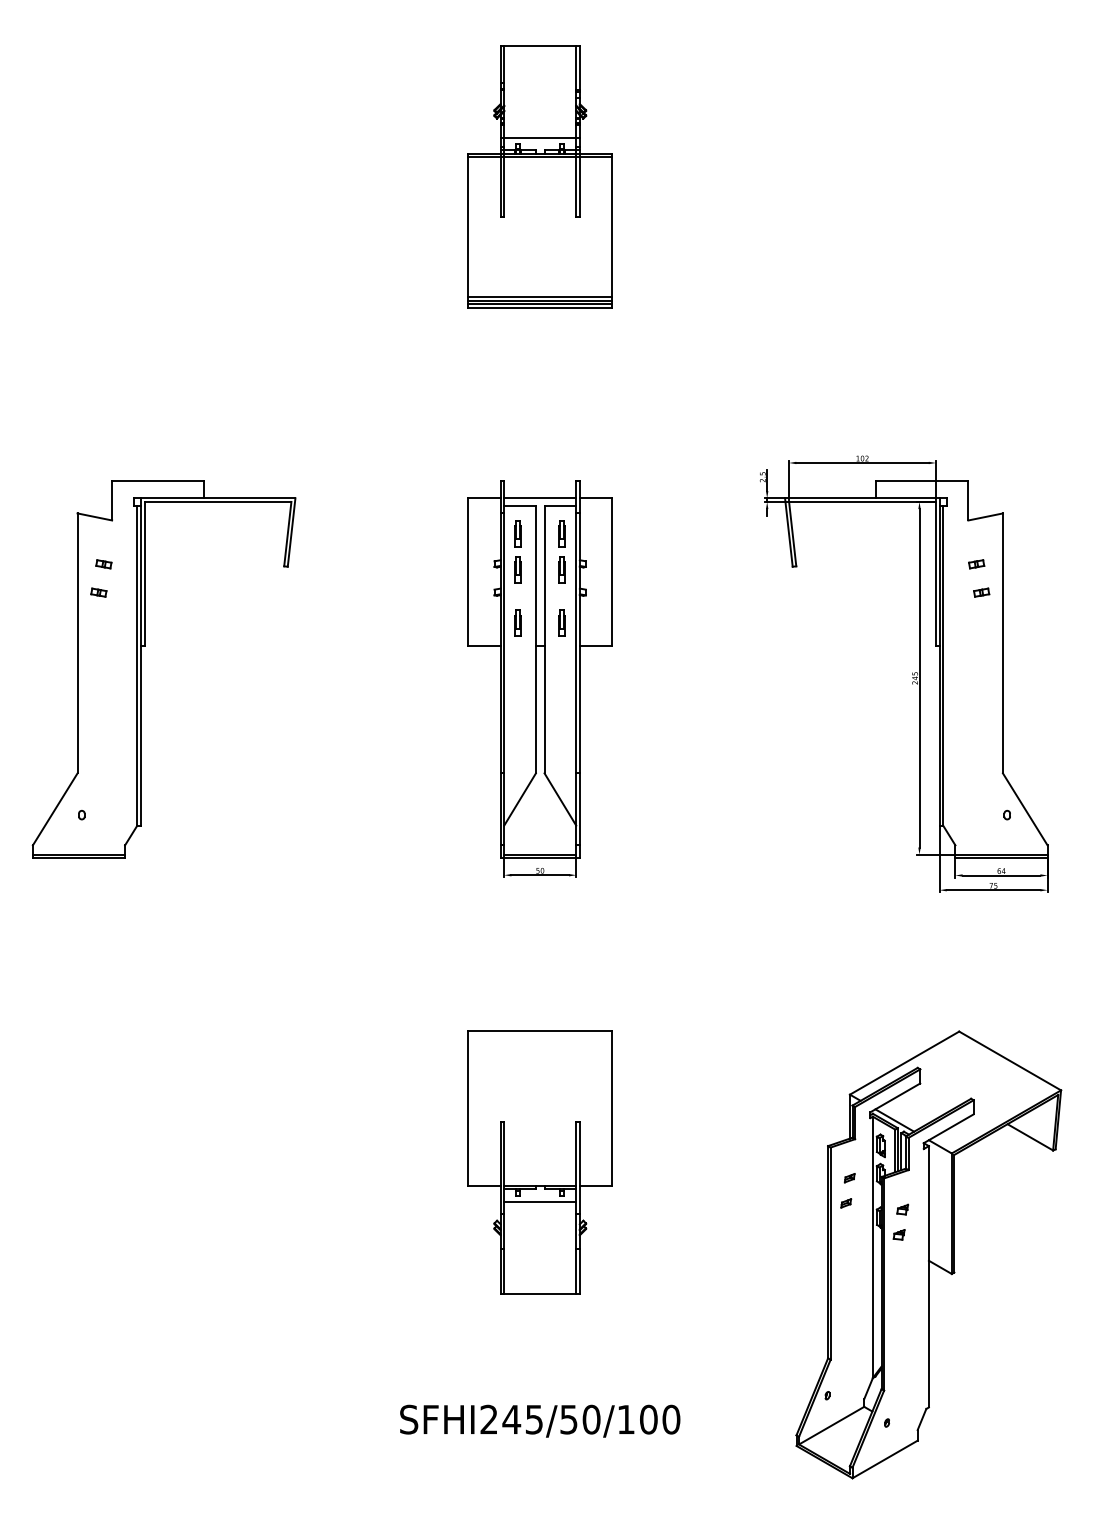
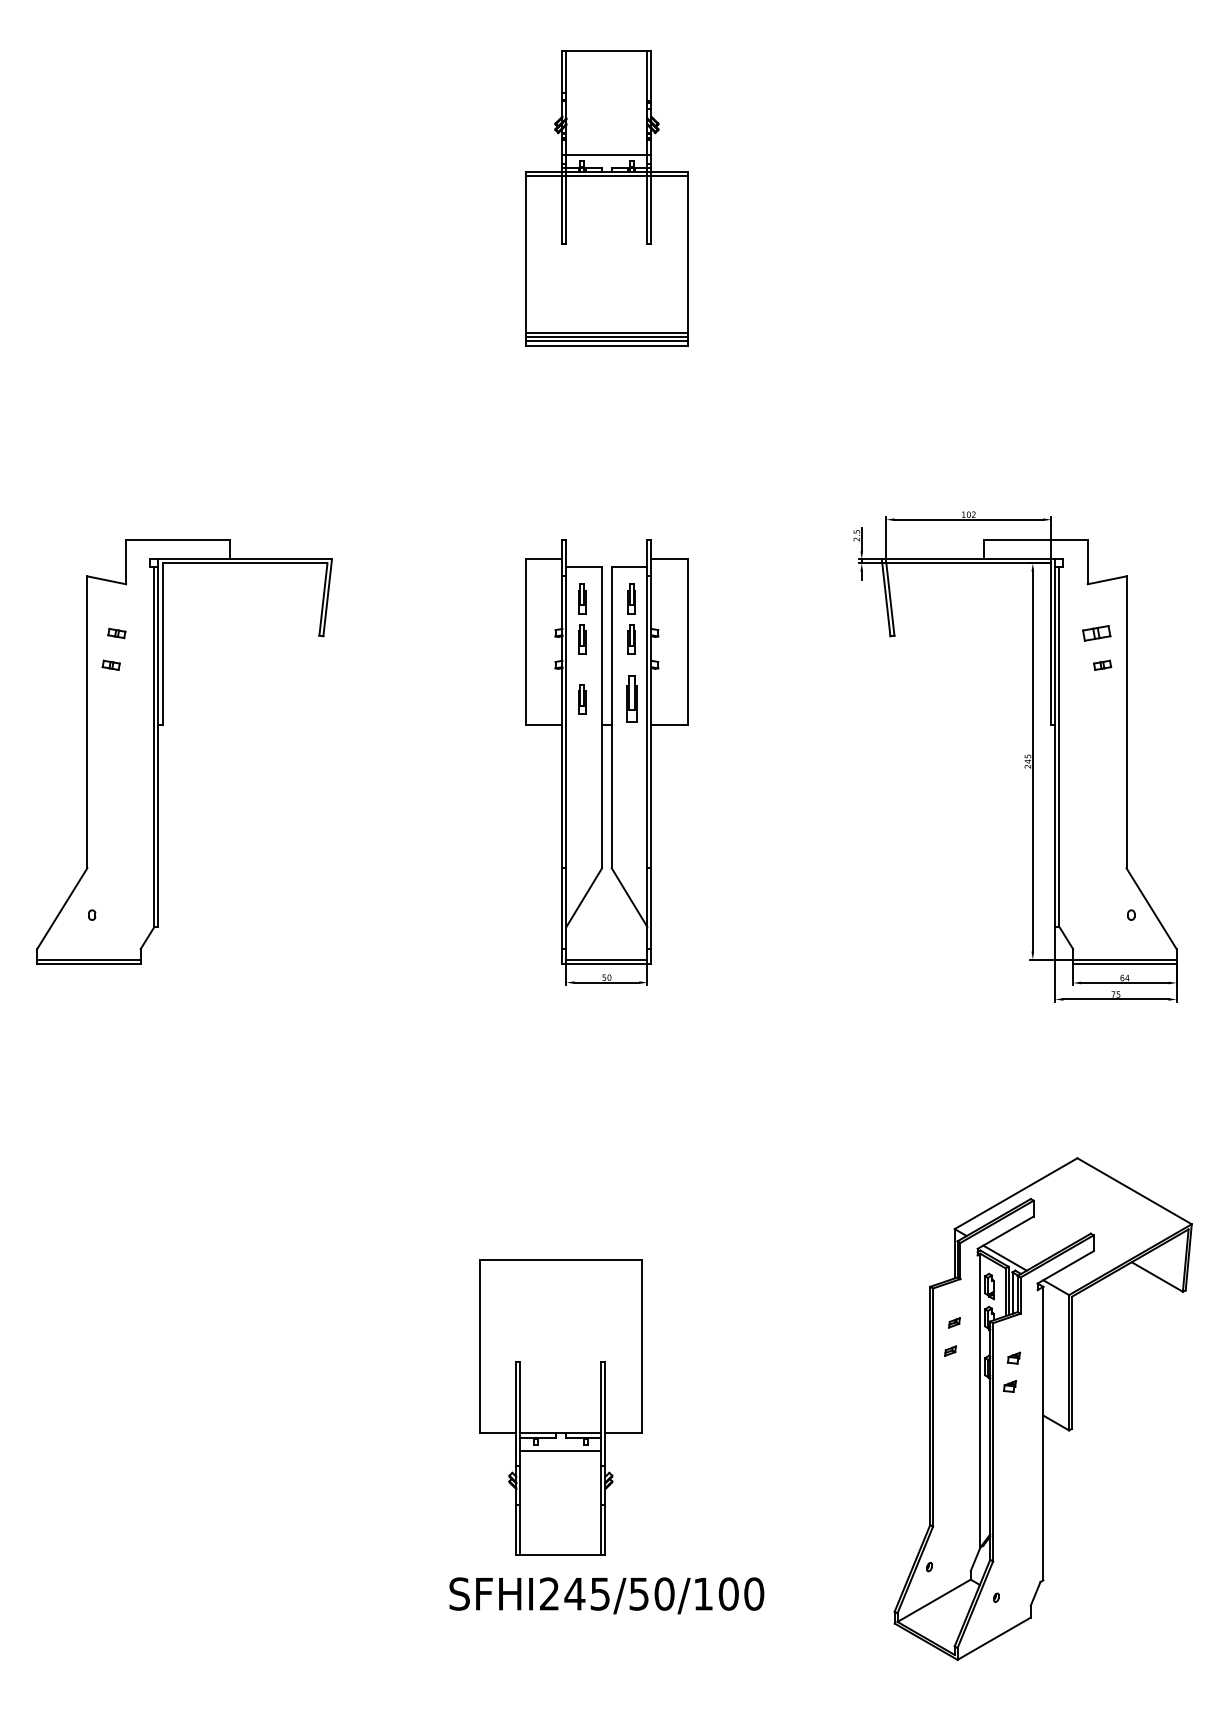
line: (540, 498) -> (607, 559), removed
part: (976, 564) -> (1096, 633), size x1.6
part: (561, 622) -> (630, 698), size x1.6
part: (539, 1162) -> (560, 1407), moved

